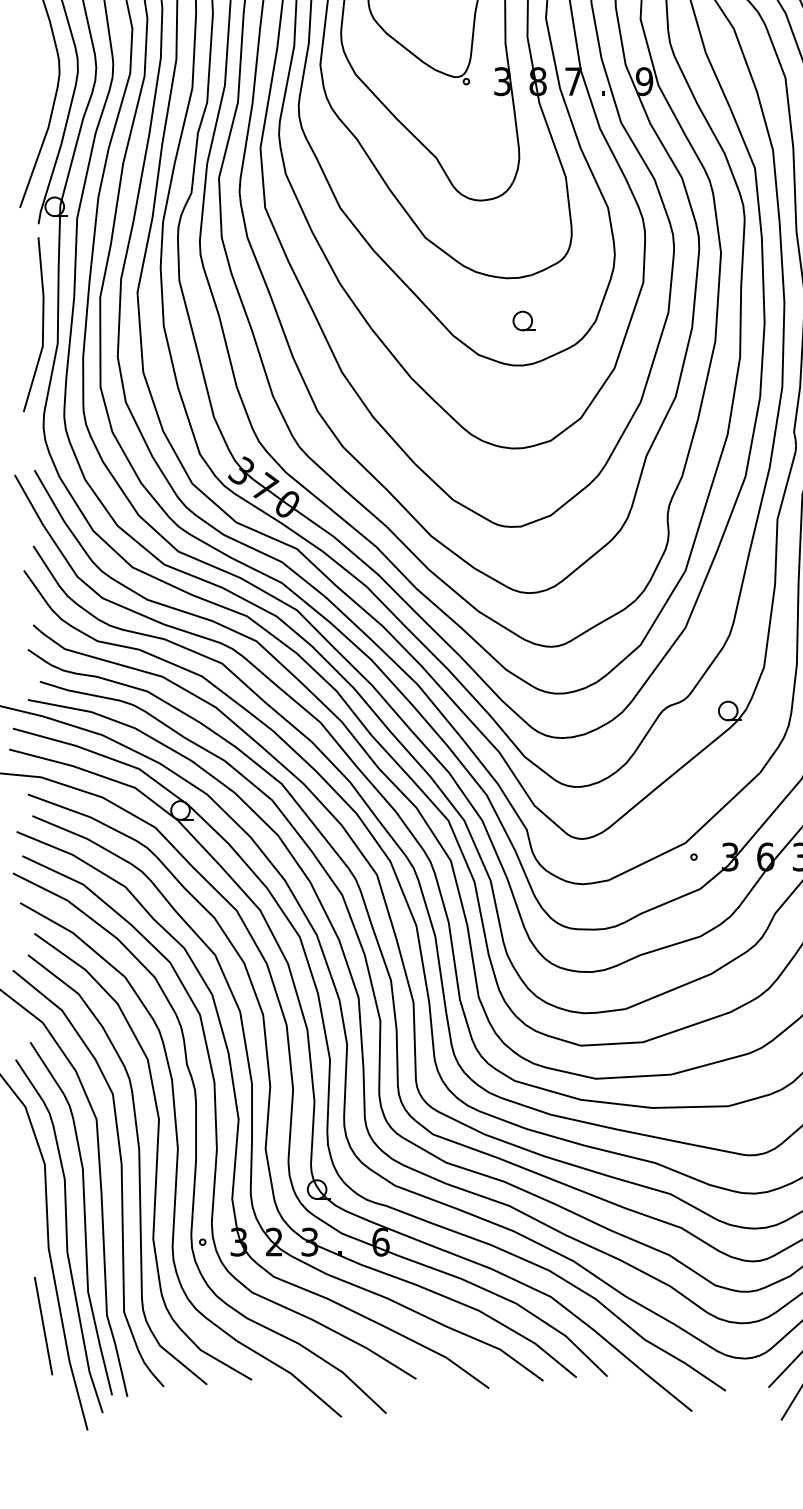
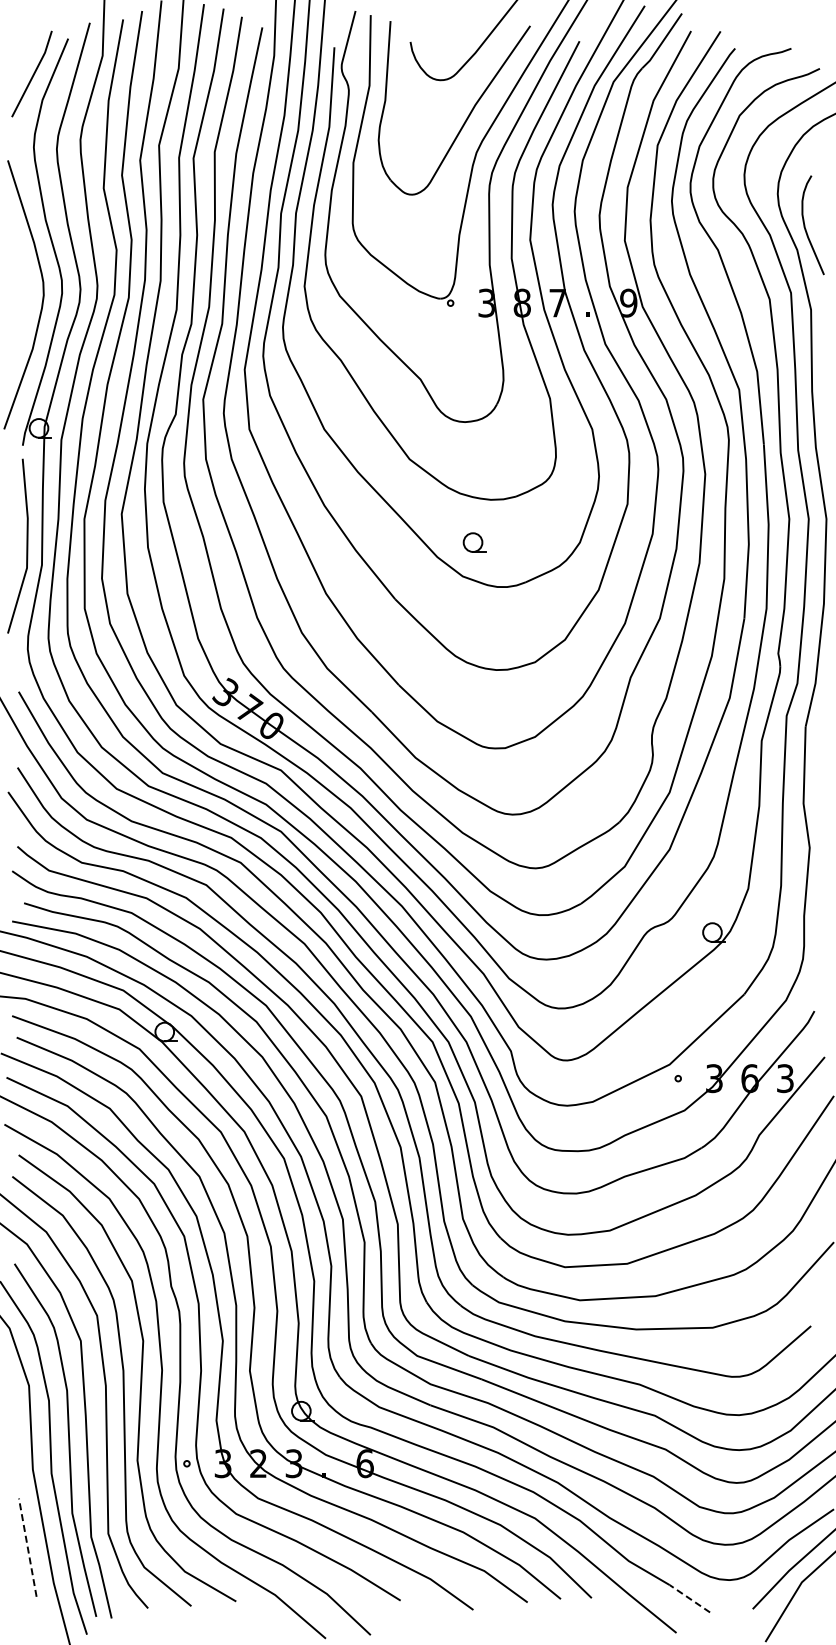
part: (524, 320) -> (474, 542), moved
line: (43, 1325) -> (27, 1547), solid -> dashed
line: (705, 1376) -> (689, 1598), solid -> dashed

